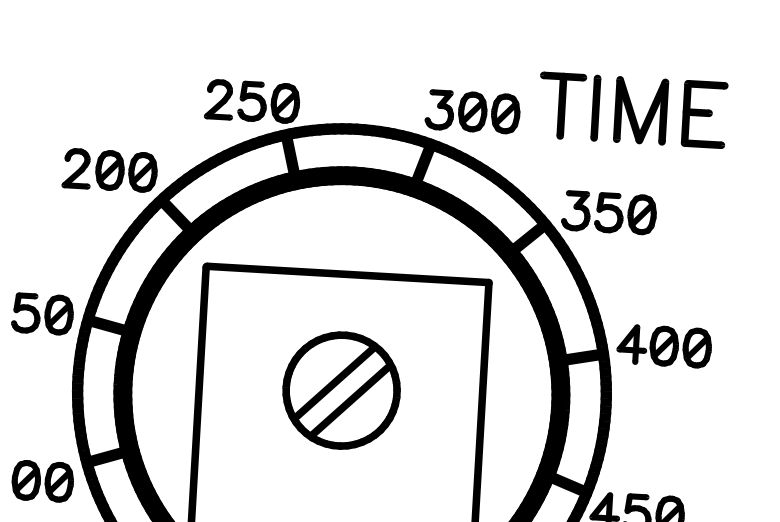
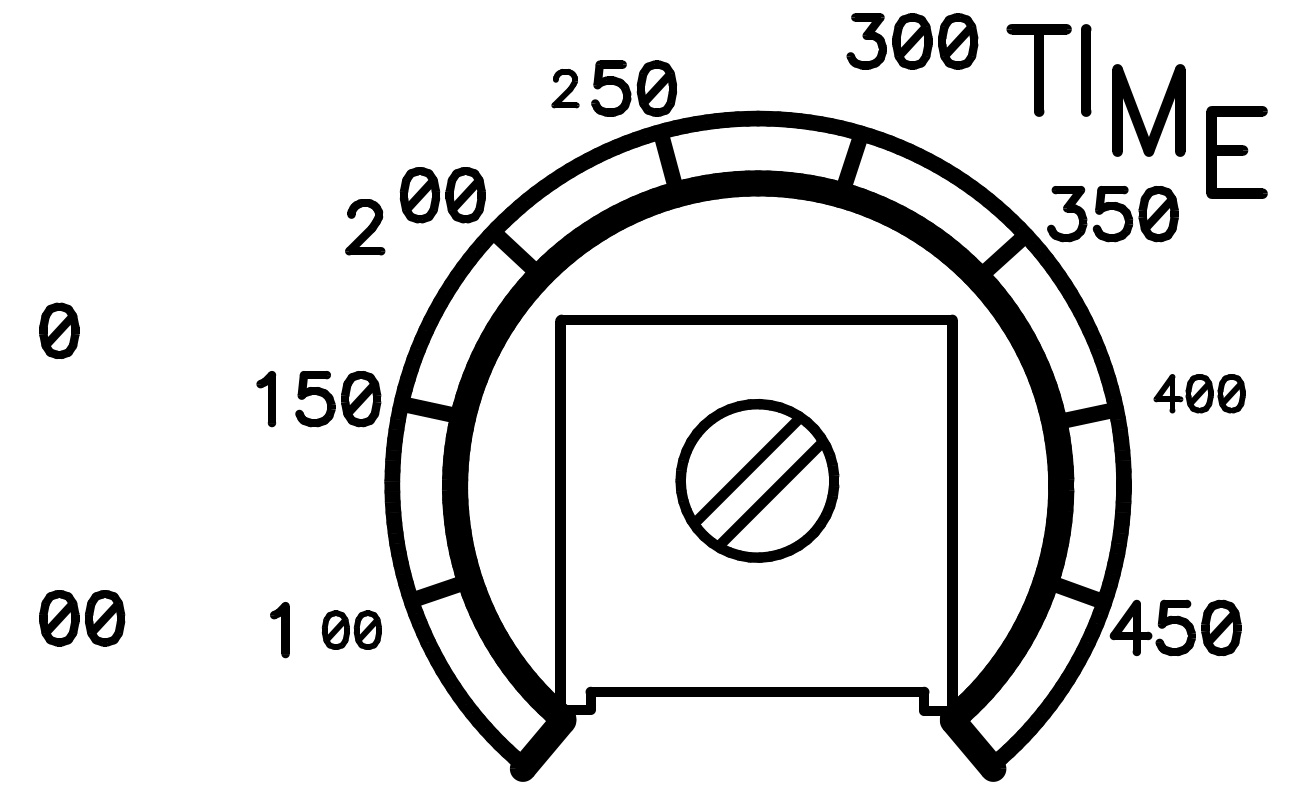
part: (219, 99) -> (565, 88), size x0.7
part: (472, 111) -> (912, 41), moved
part: (634, 113) -> (1140, 114), moved
part: (704, 114) -> (1236, 152), moved
part: (77, 168) -> (365, 227), moved
part: (664, 345) -> (1199, 393), size x0.7
part: (42, 481) -> (351, 630), size x0.7

